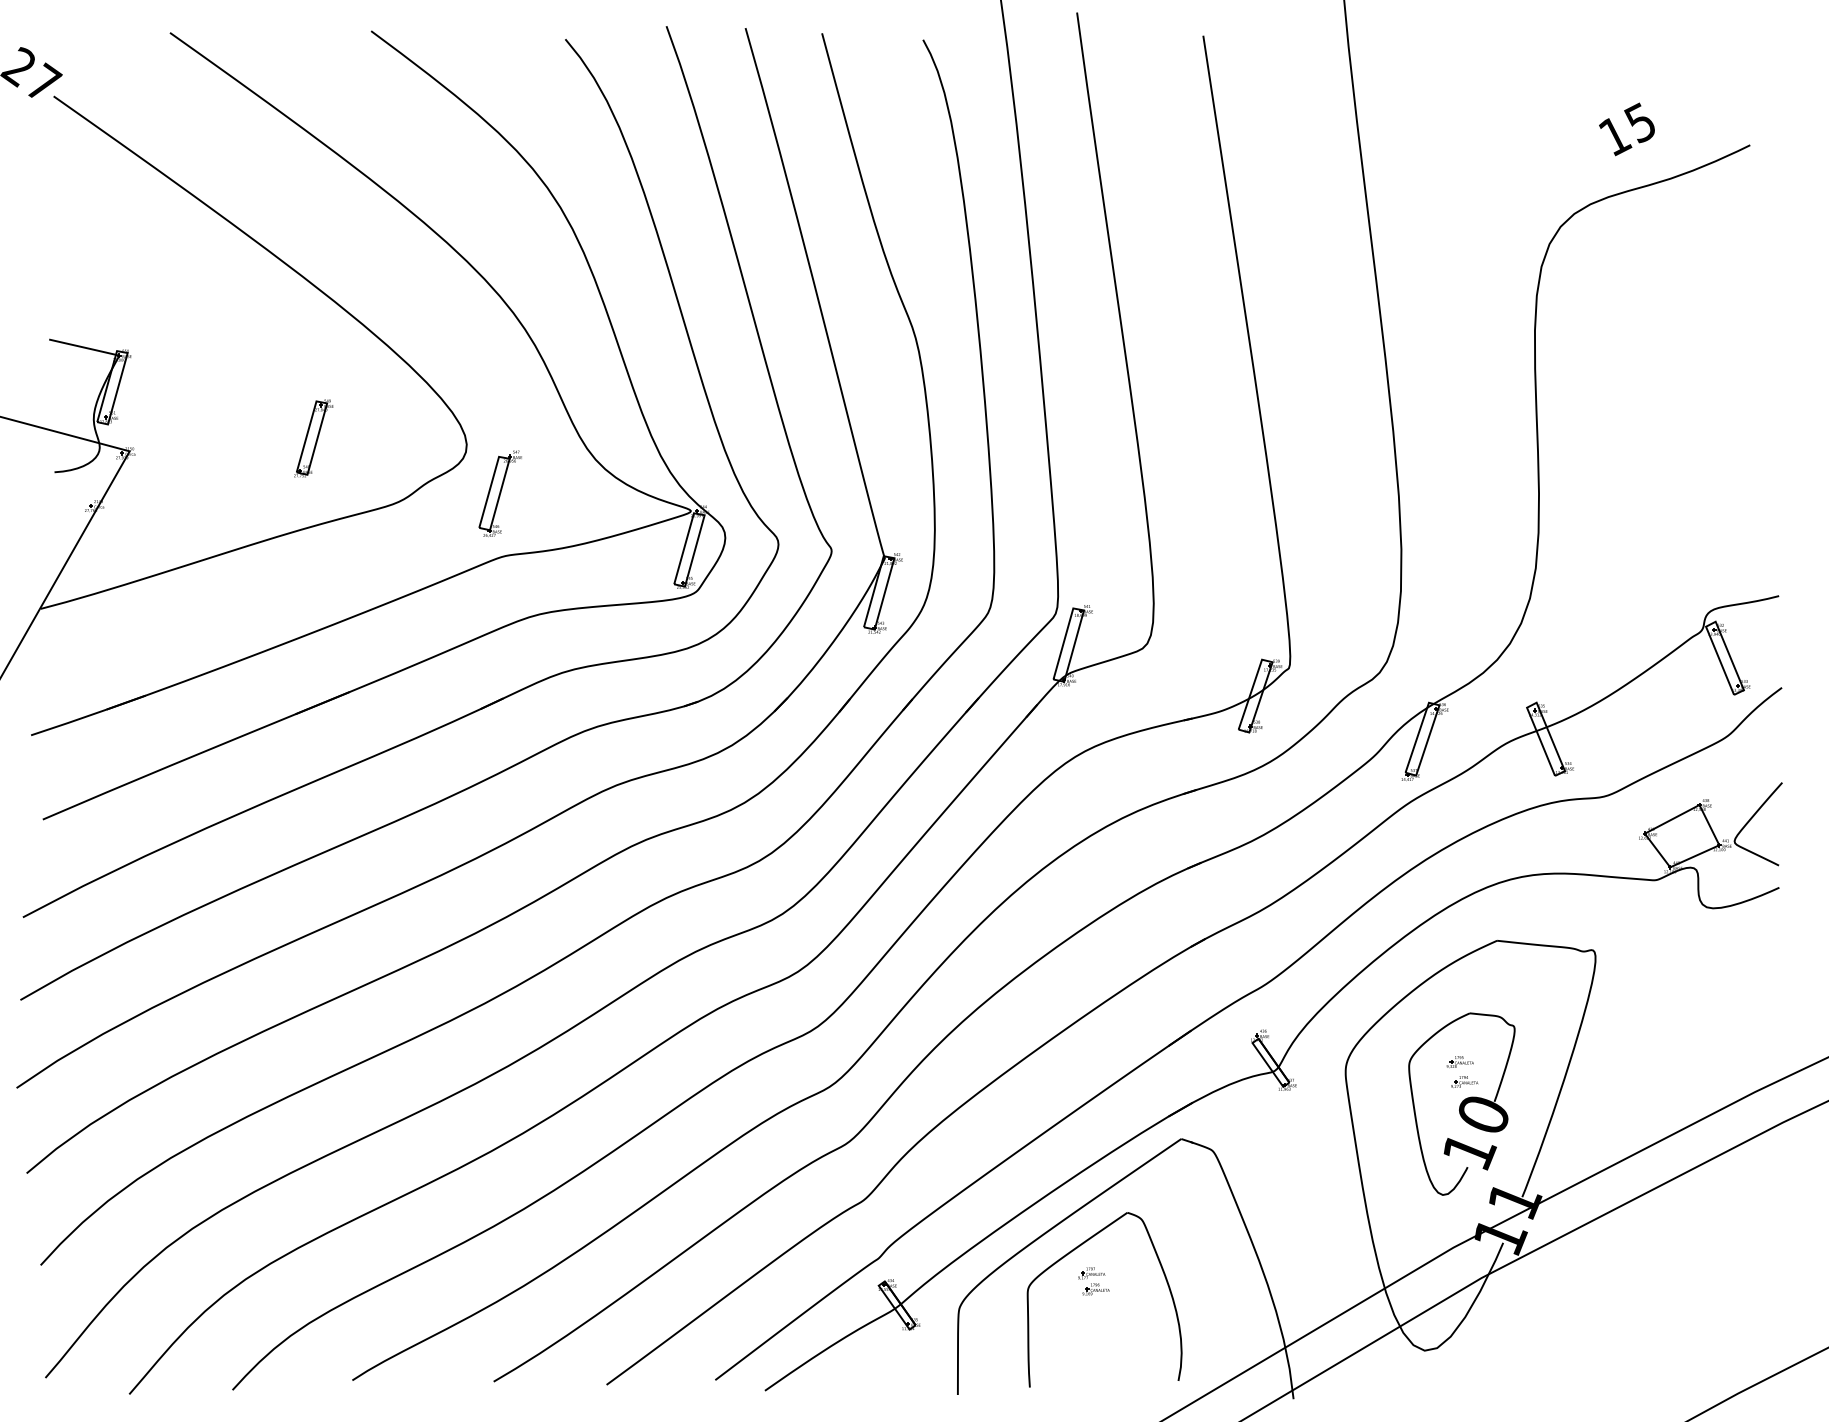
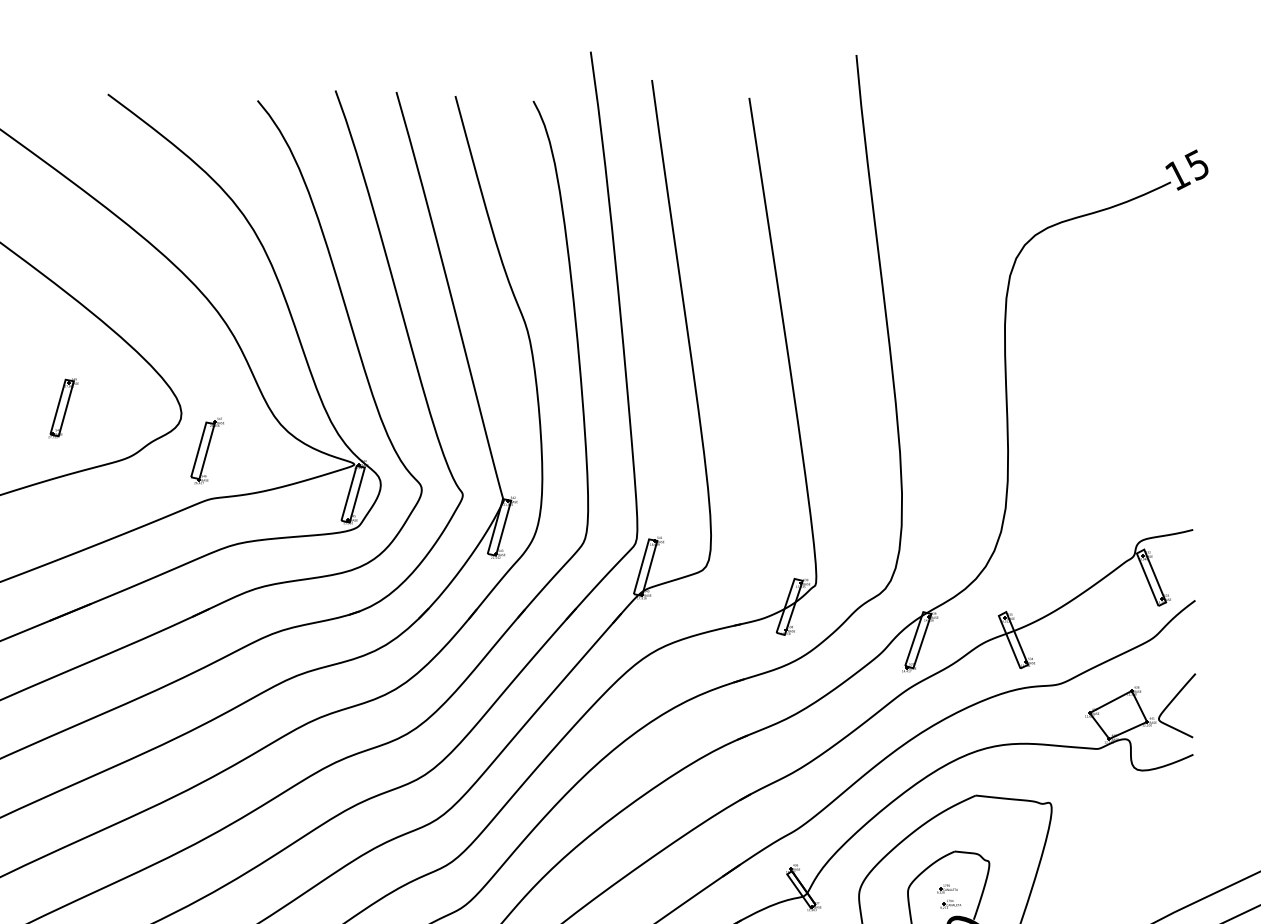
text: (1626, 129) -> (1186, 170), moved

